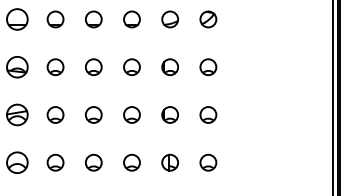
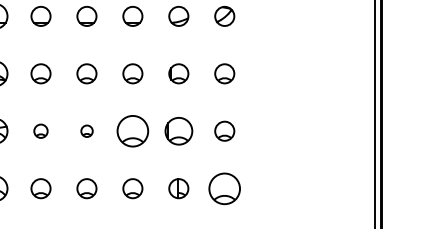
part: (55, 114) -> (40, 130), size x0.7
part: (93, 114) -> (86, 130), size x0.6
part: (131, 114) -> (132, 130), size x1.6
part: (169, 114) -> (177, 130), size x1.4
part: (208, 162) -> (224, 188), size x1.6

